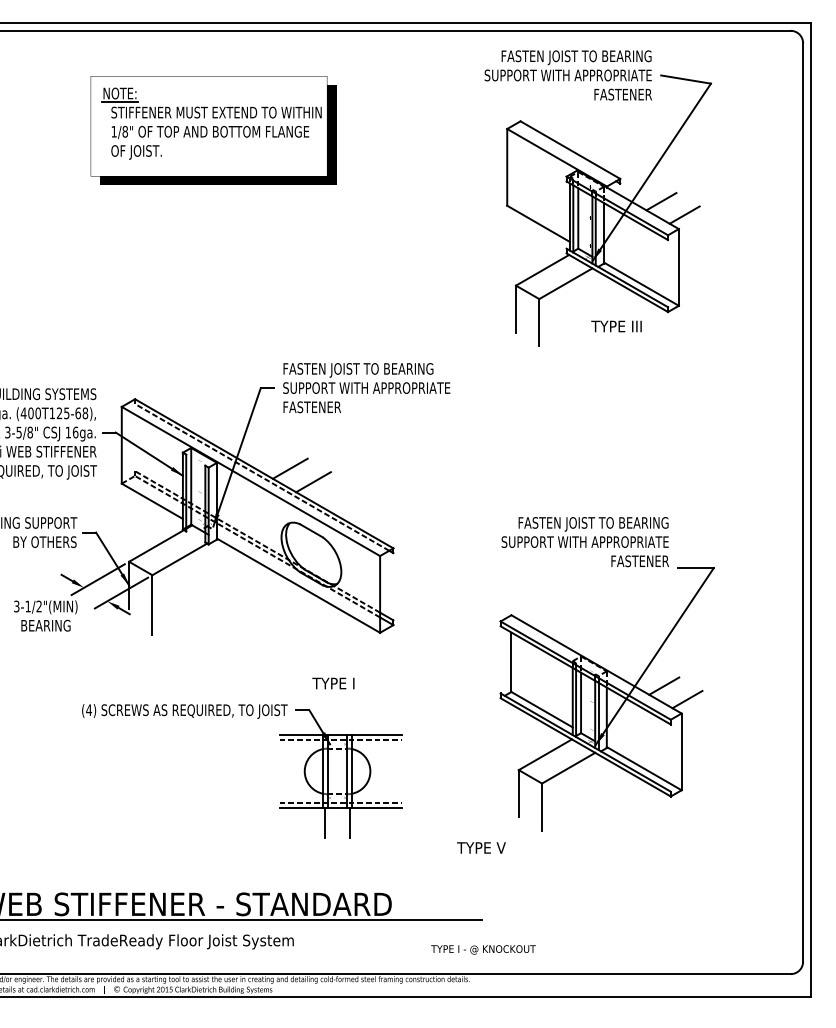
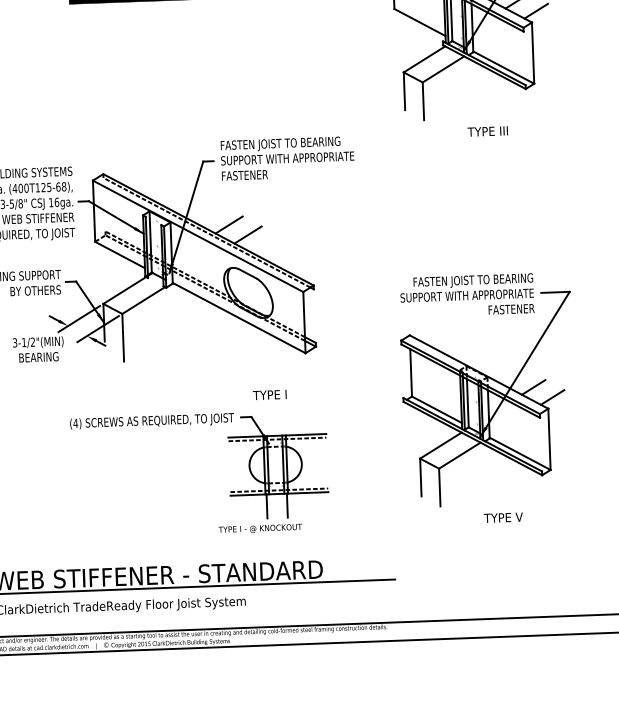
text: (616, 326) -> (487, 131), moved
text: (584, 542) -> (466, 295), moved
text: (481, 847) -> (503, 517), moved
text: (483, 949) -> (260, 528), moved

